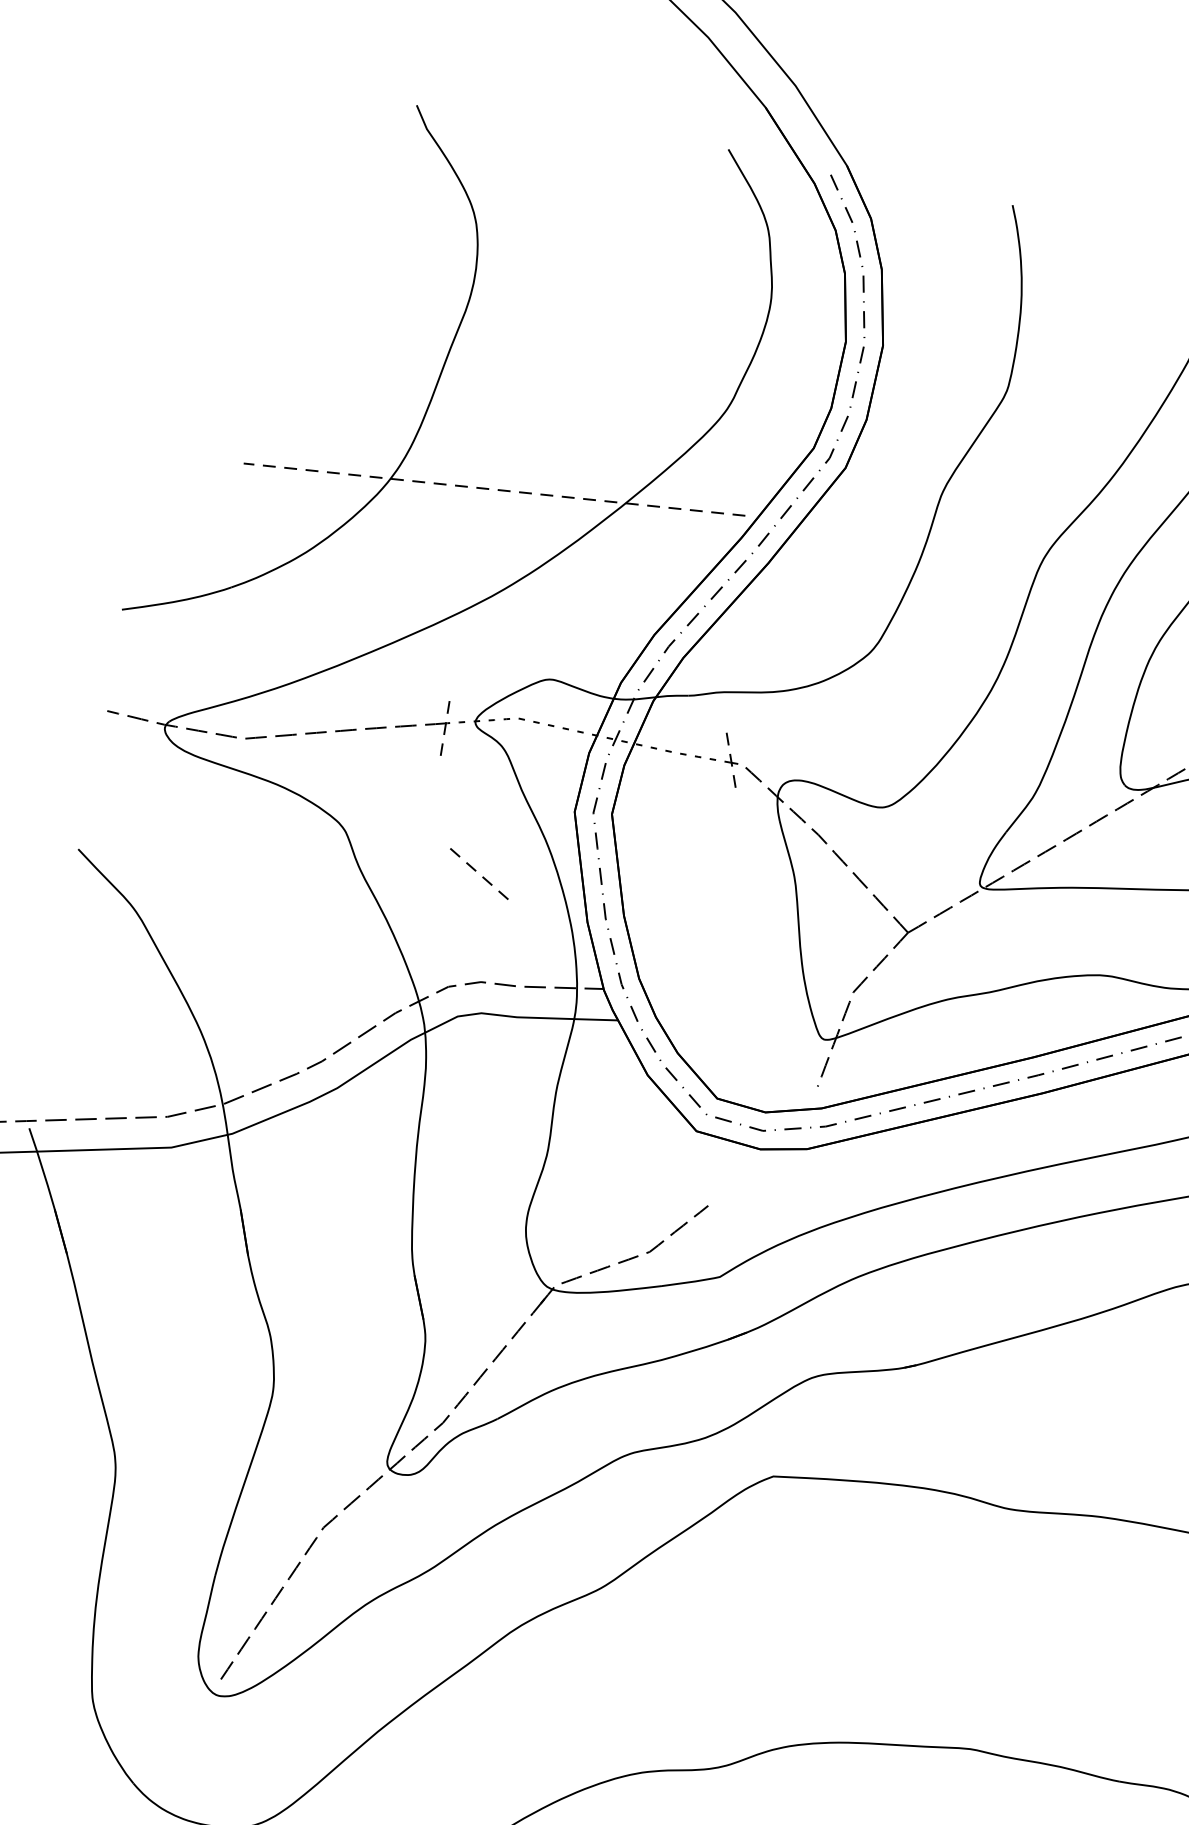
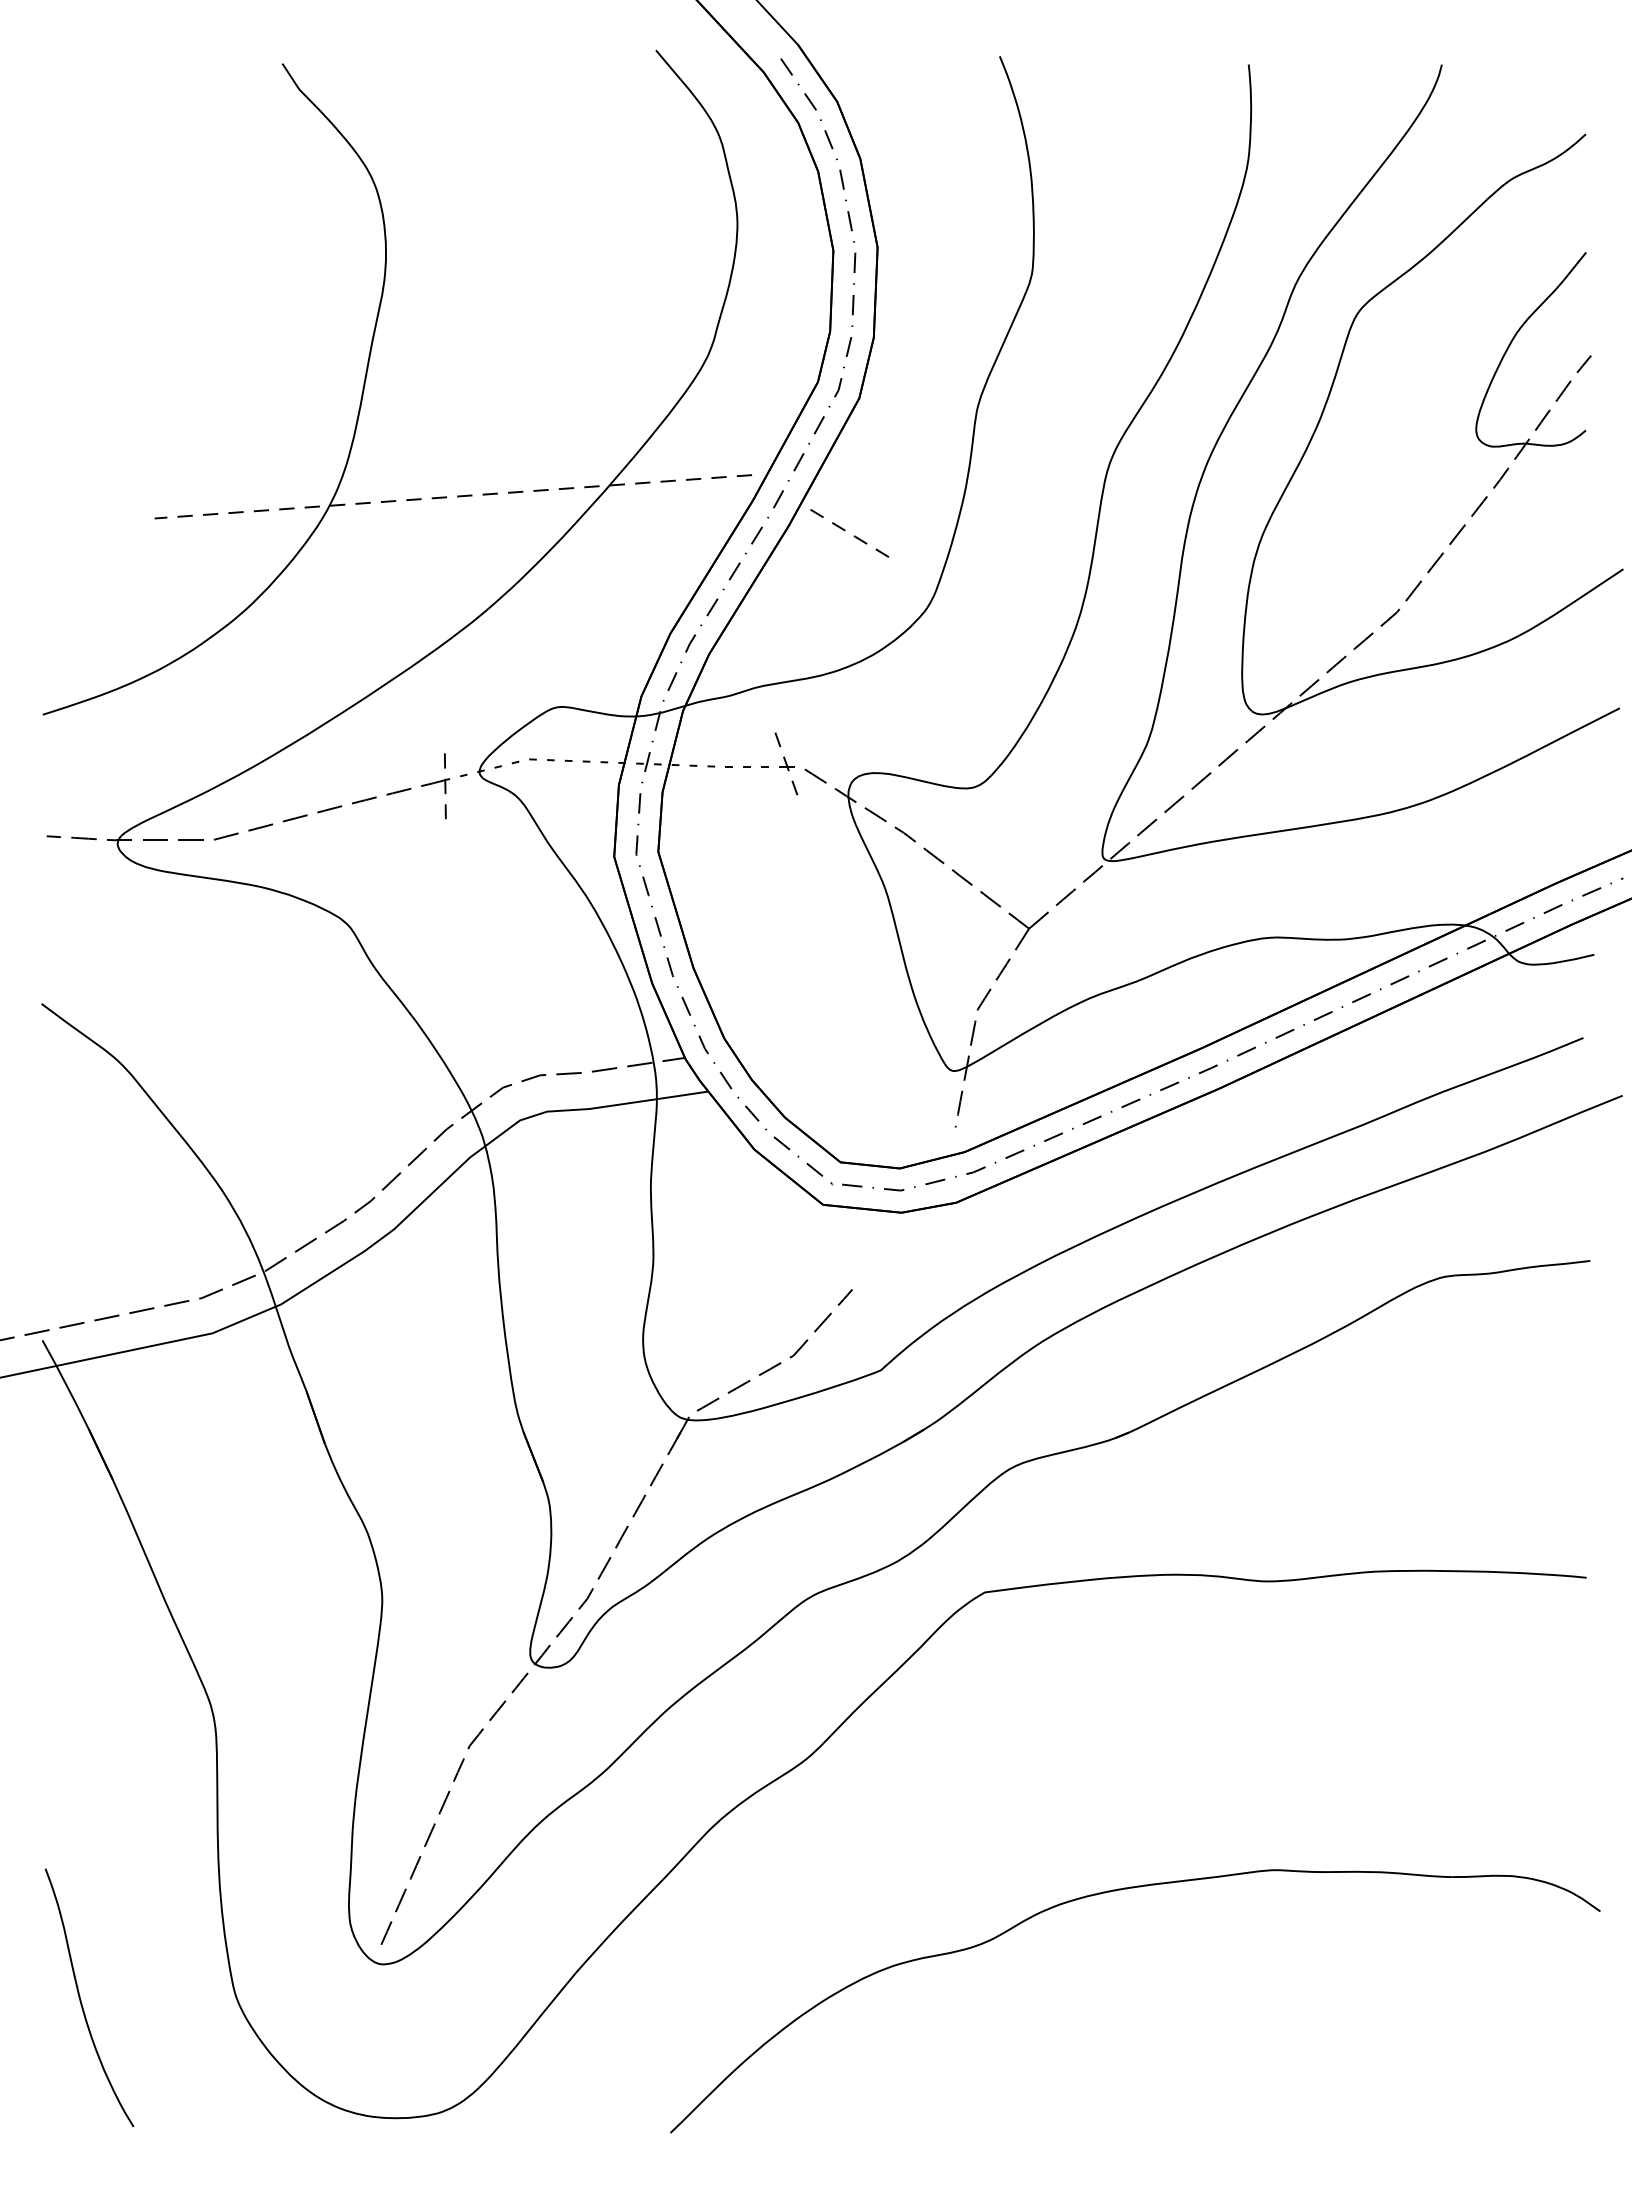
line: (476, 871) -> (845, 530), moved

